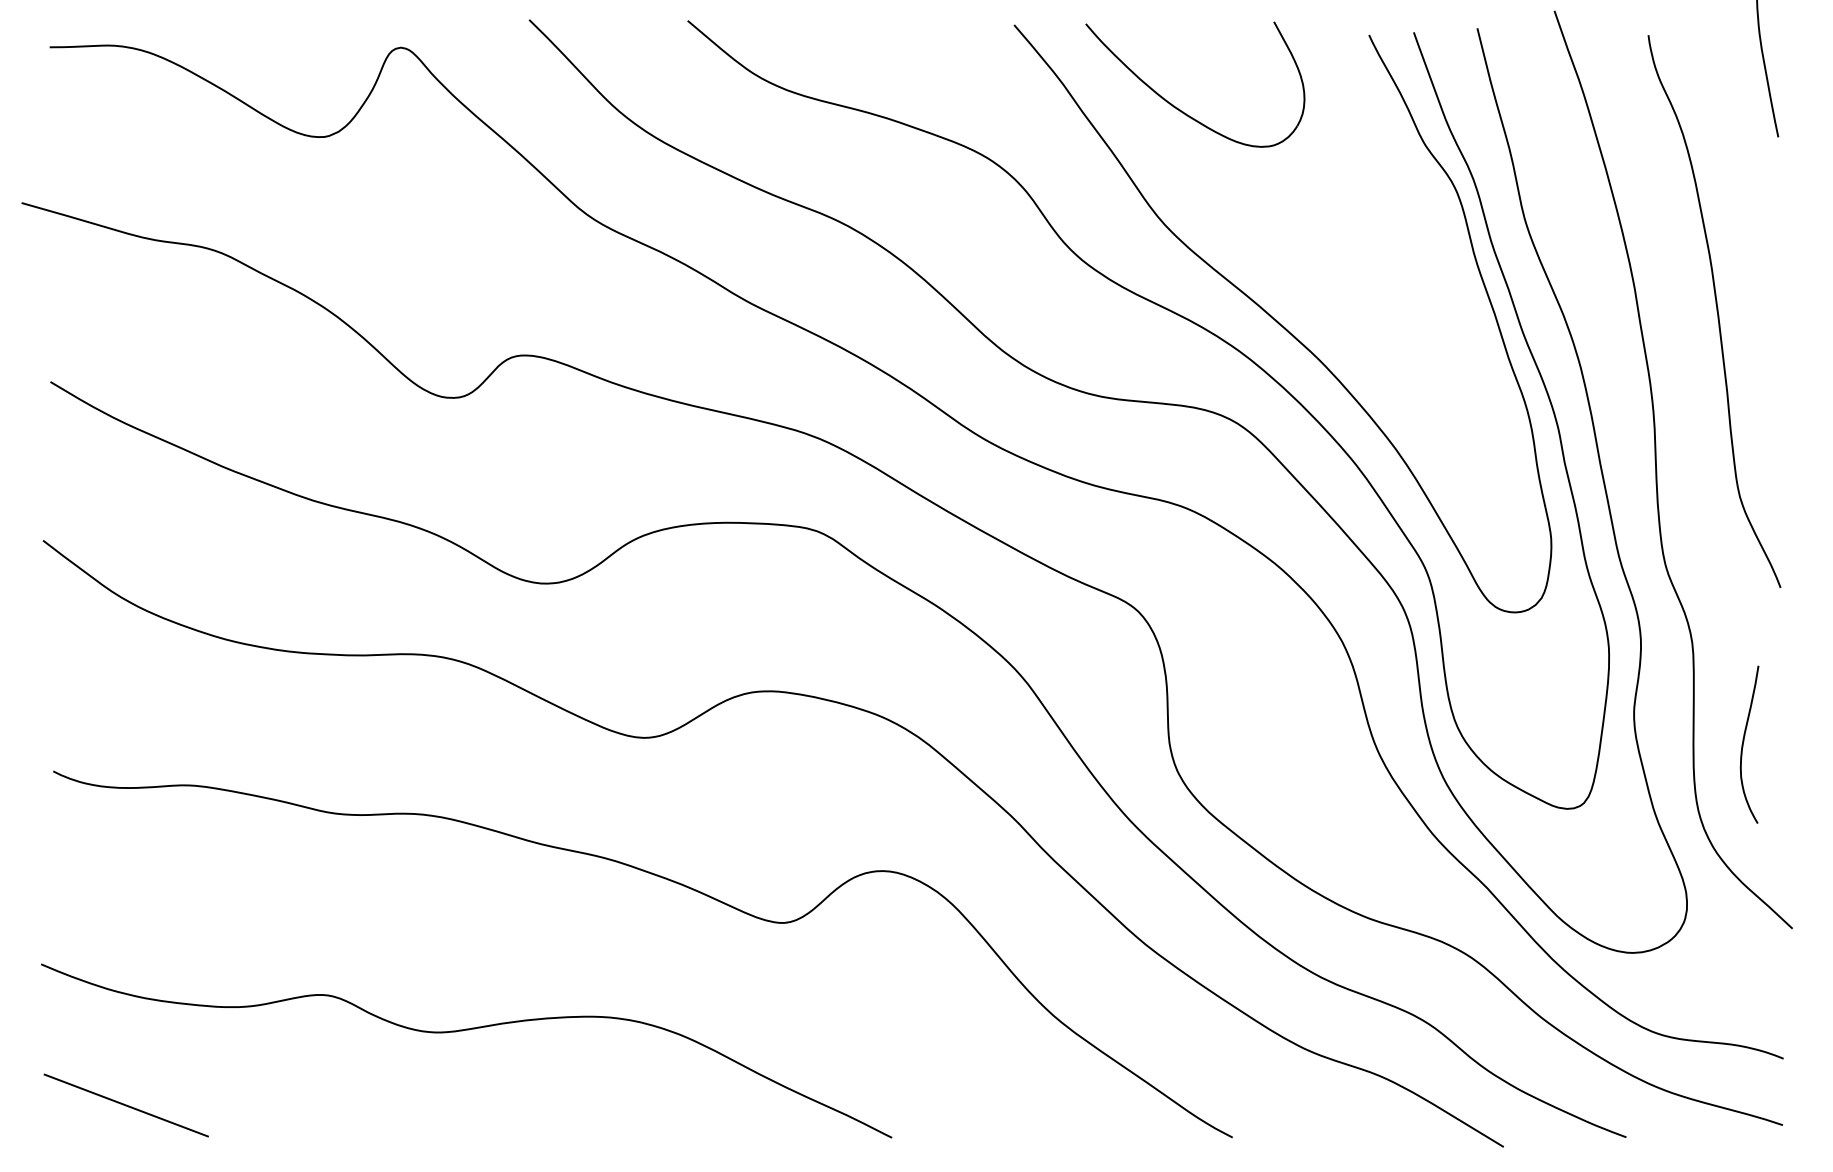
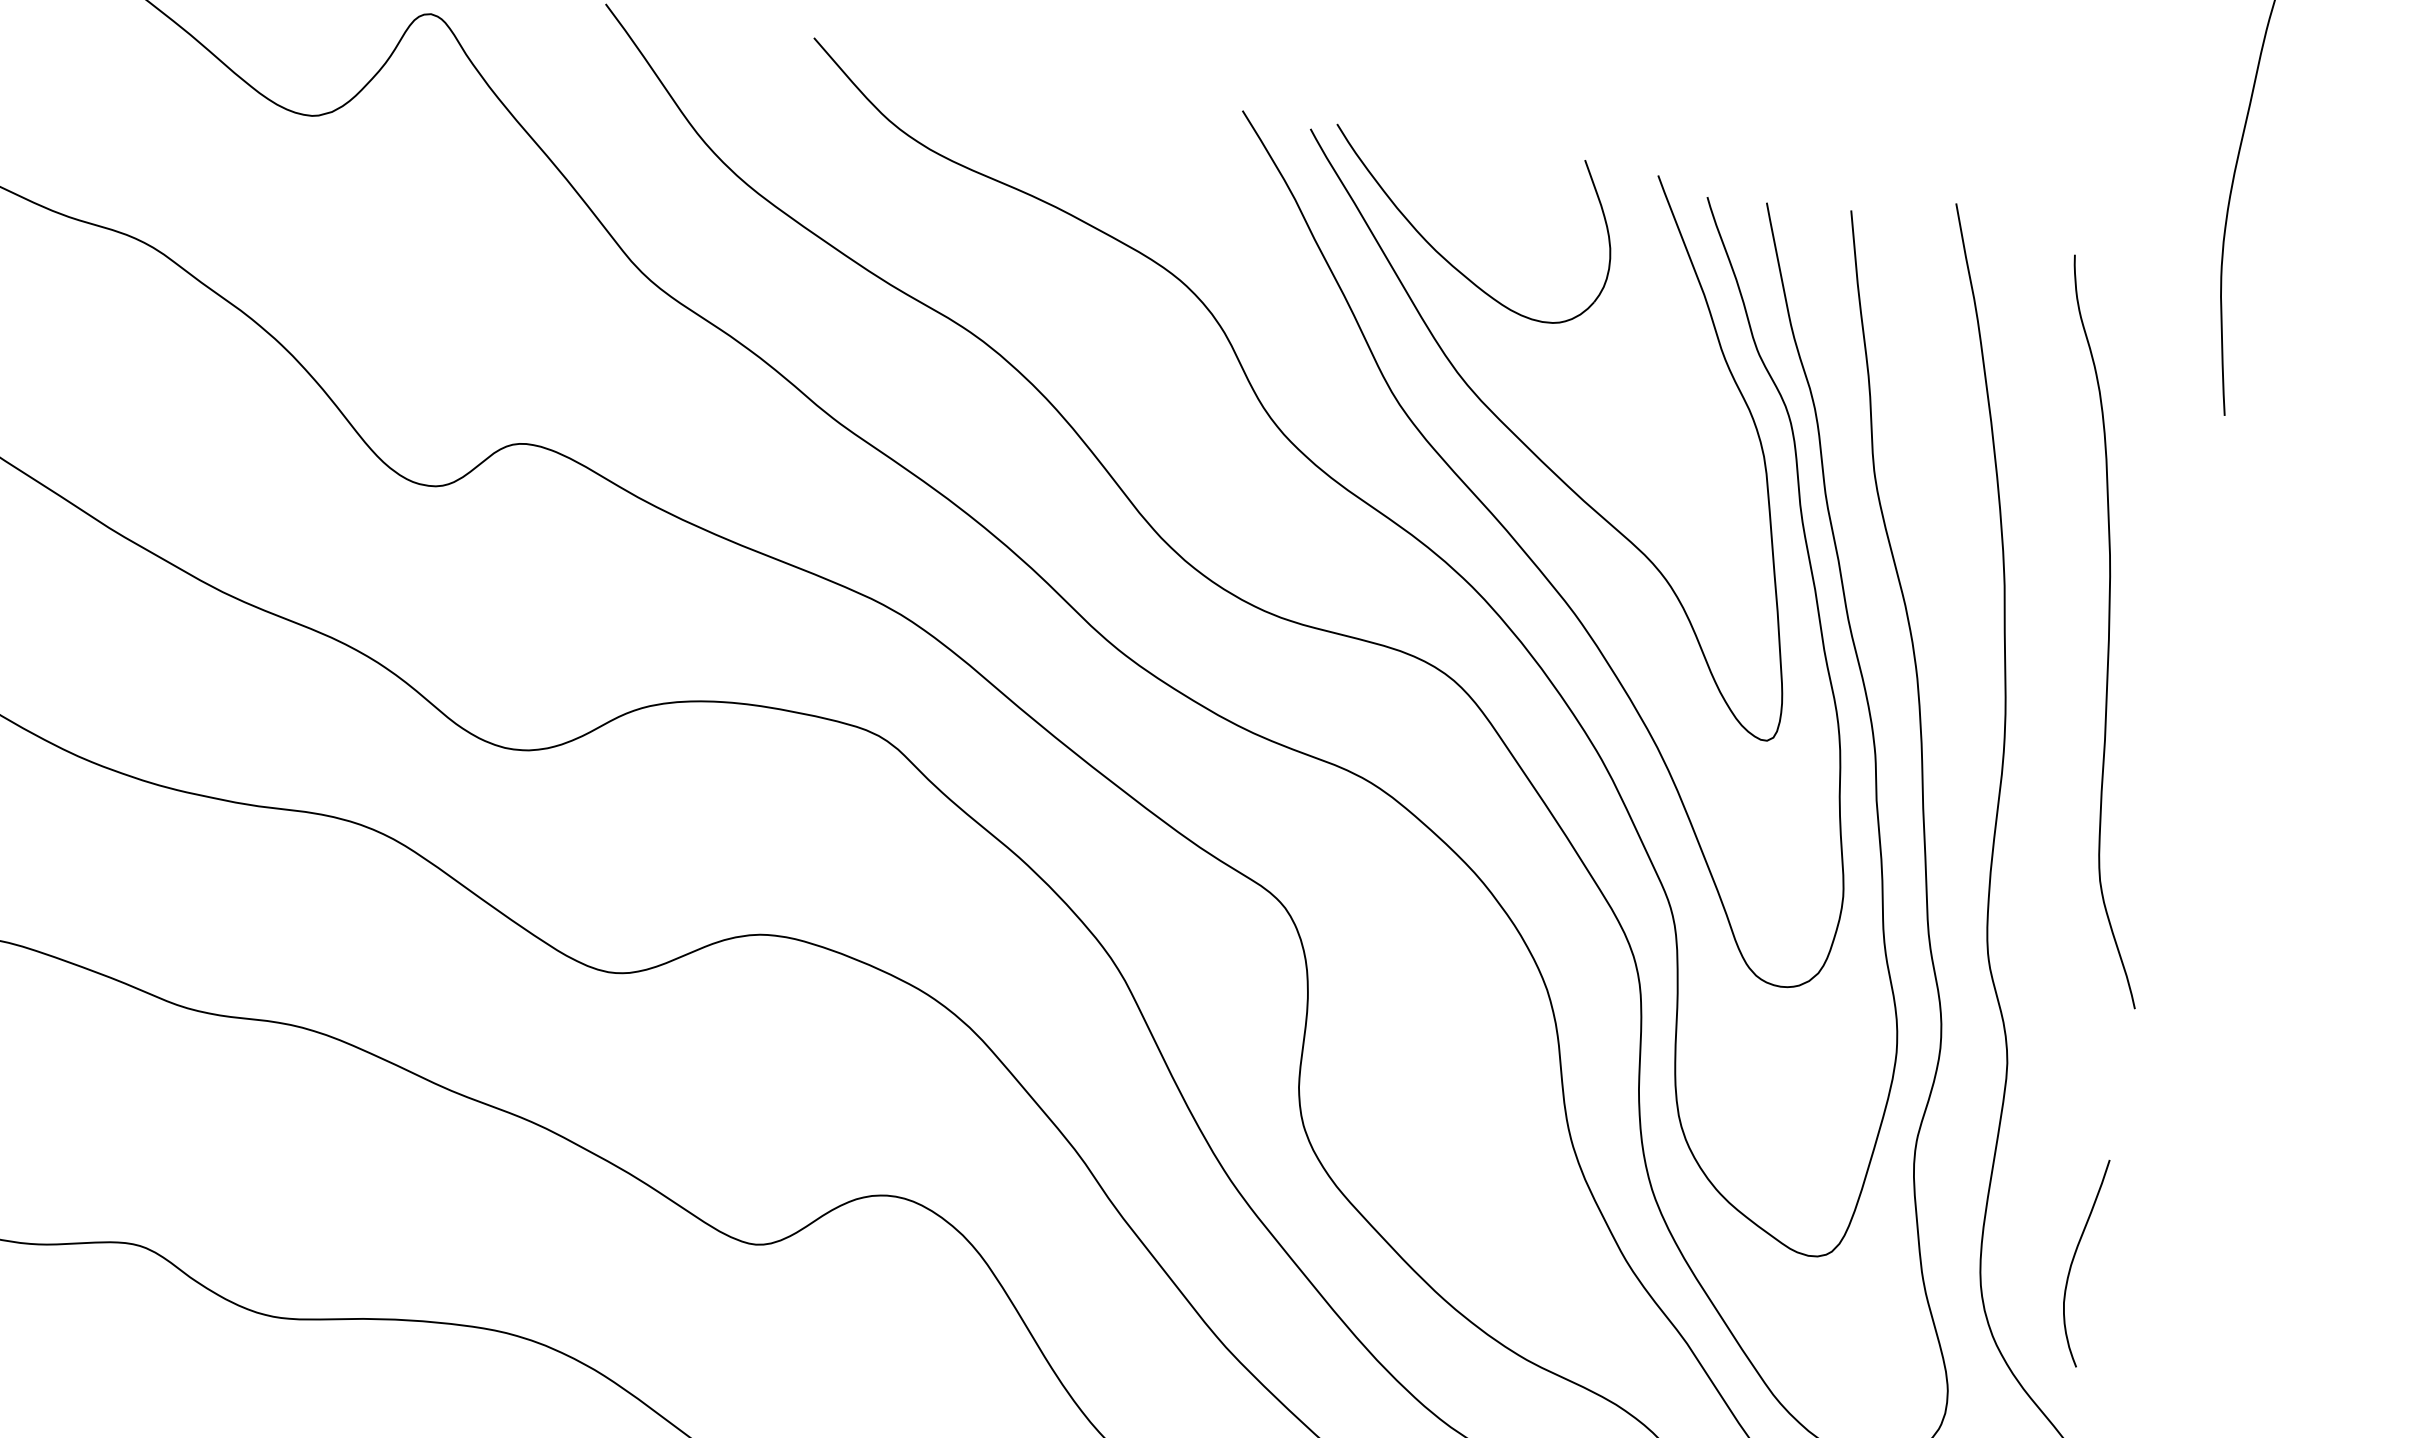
curve: (1266, 241) -> (1529, 447), added
curve: (1744, 741) -> (2075, 1256), moved

